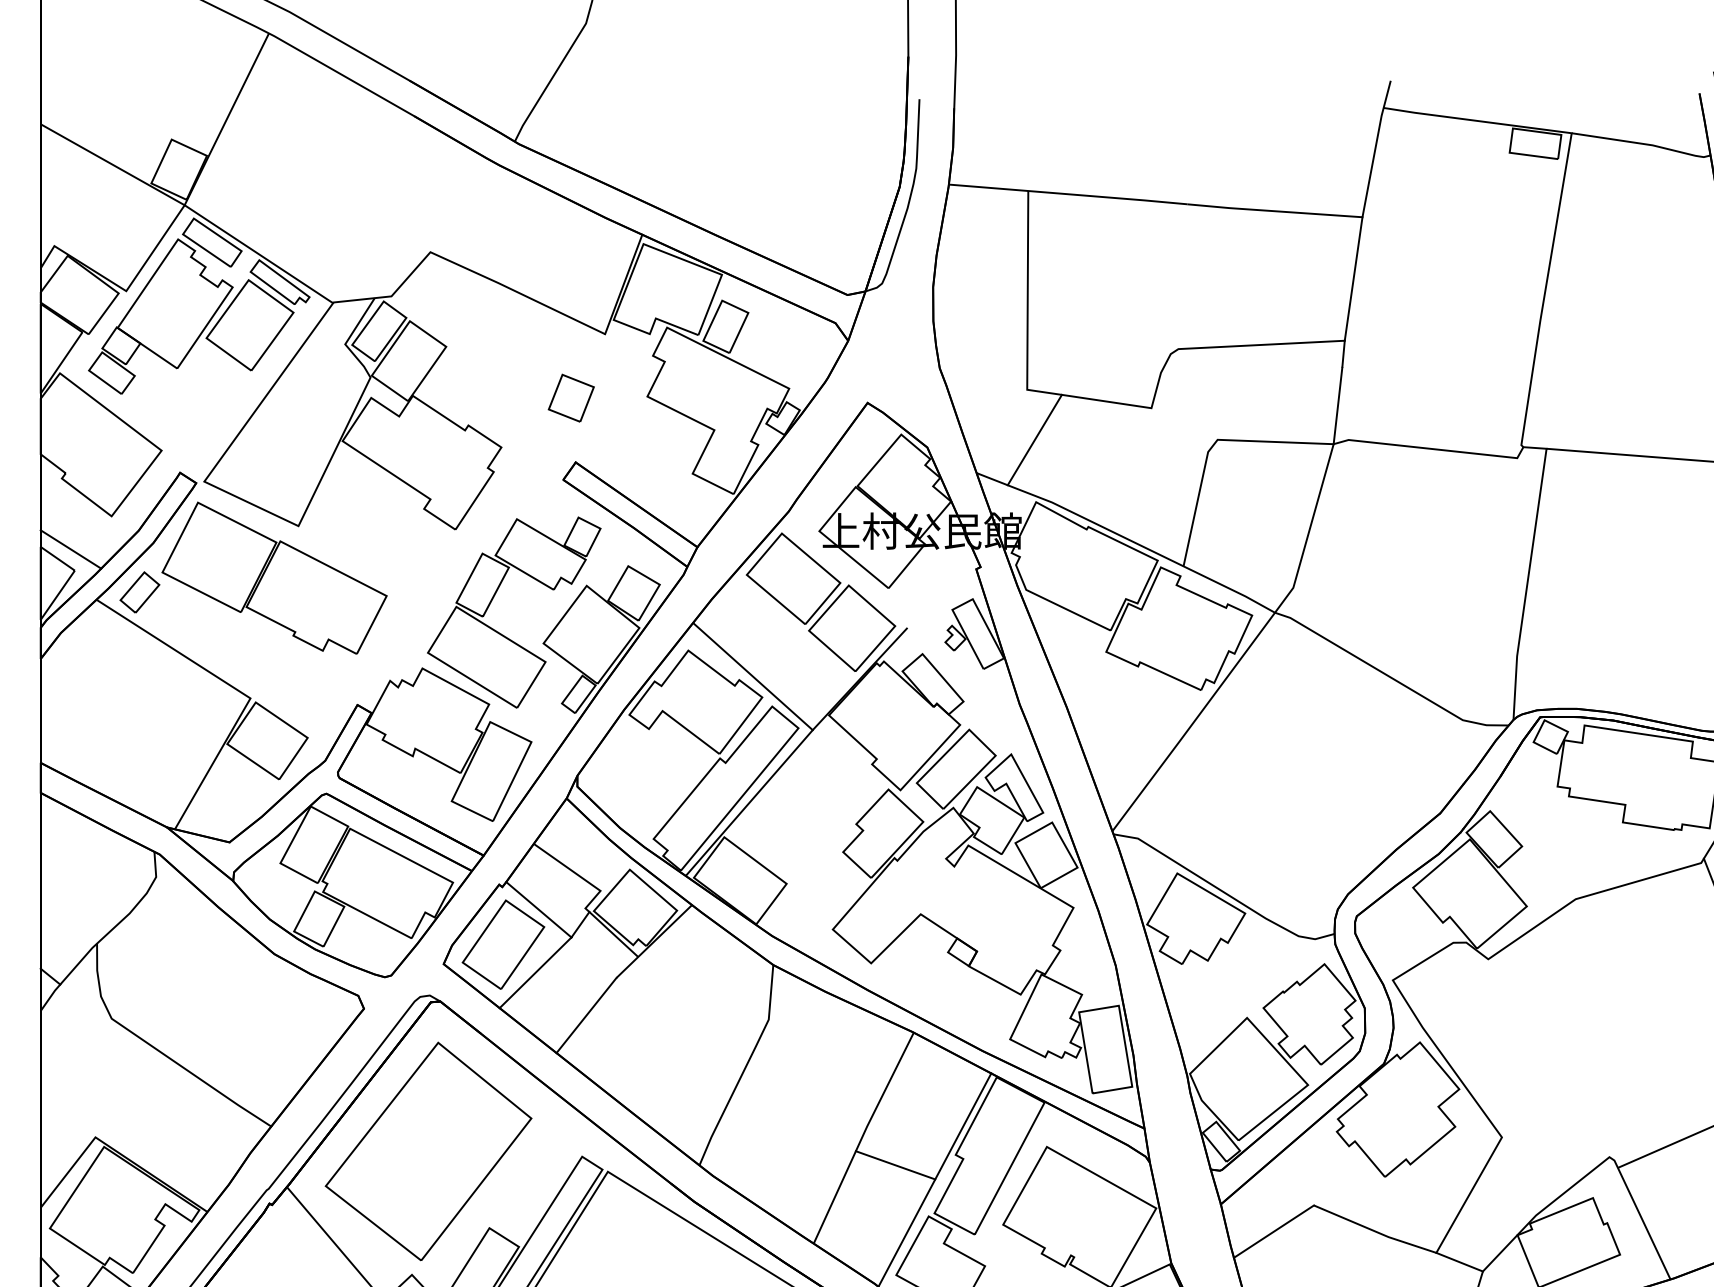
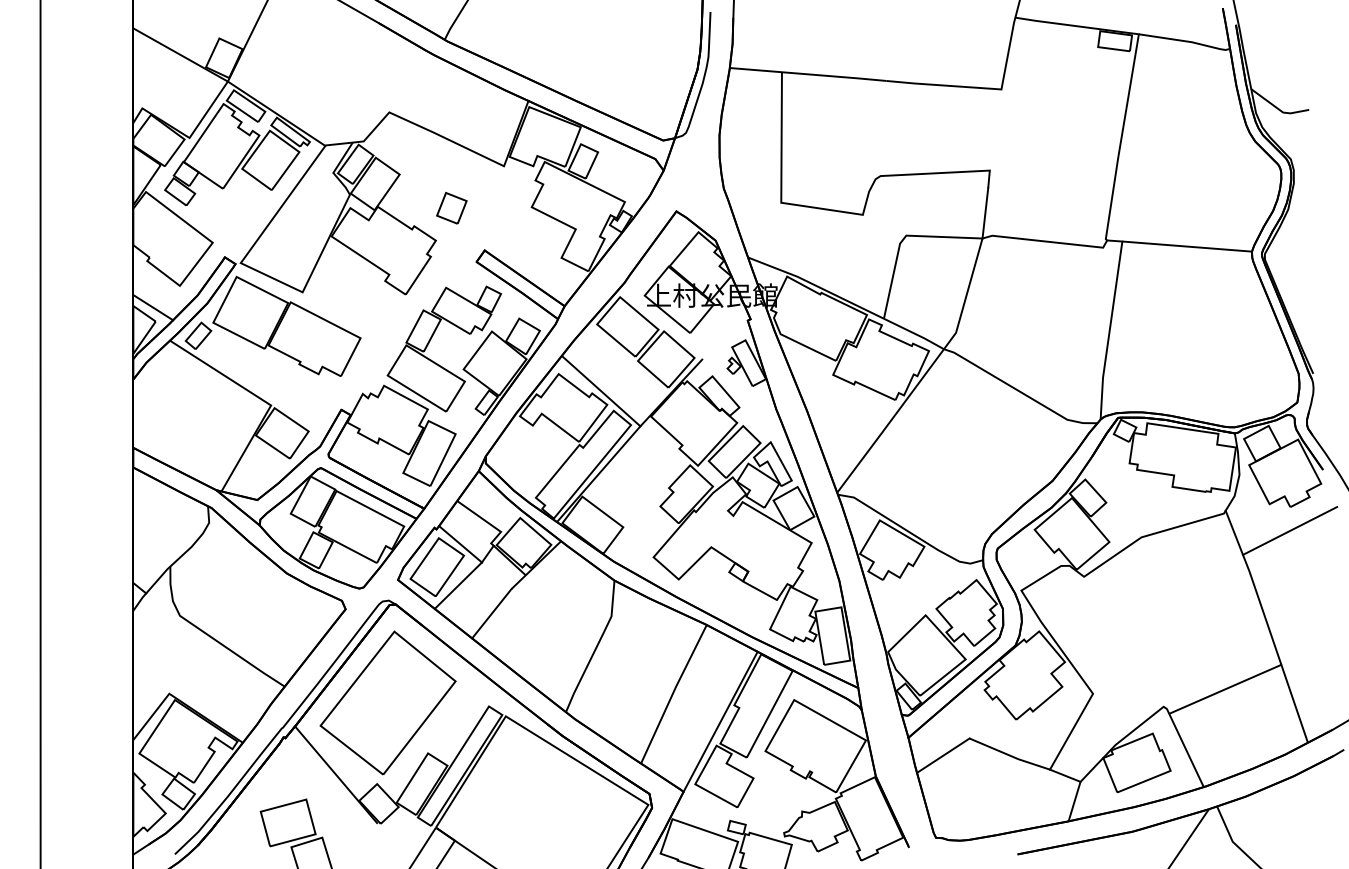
line: (1353, 278) -> (995, 129), removed
part: (570, 396) -> (451, 207), moved
line: (1035, 439) -> (786, 235), removed
line: (895, 1164) -> (694, 711), removed

